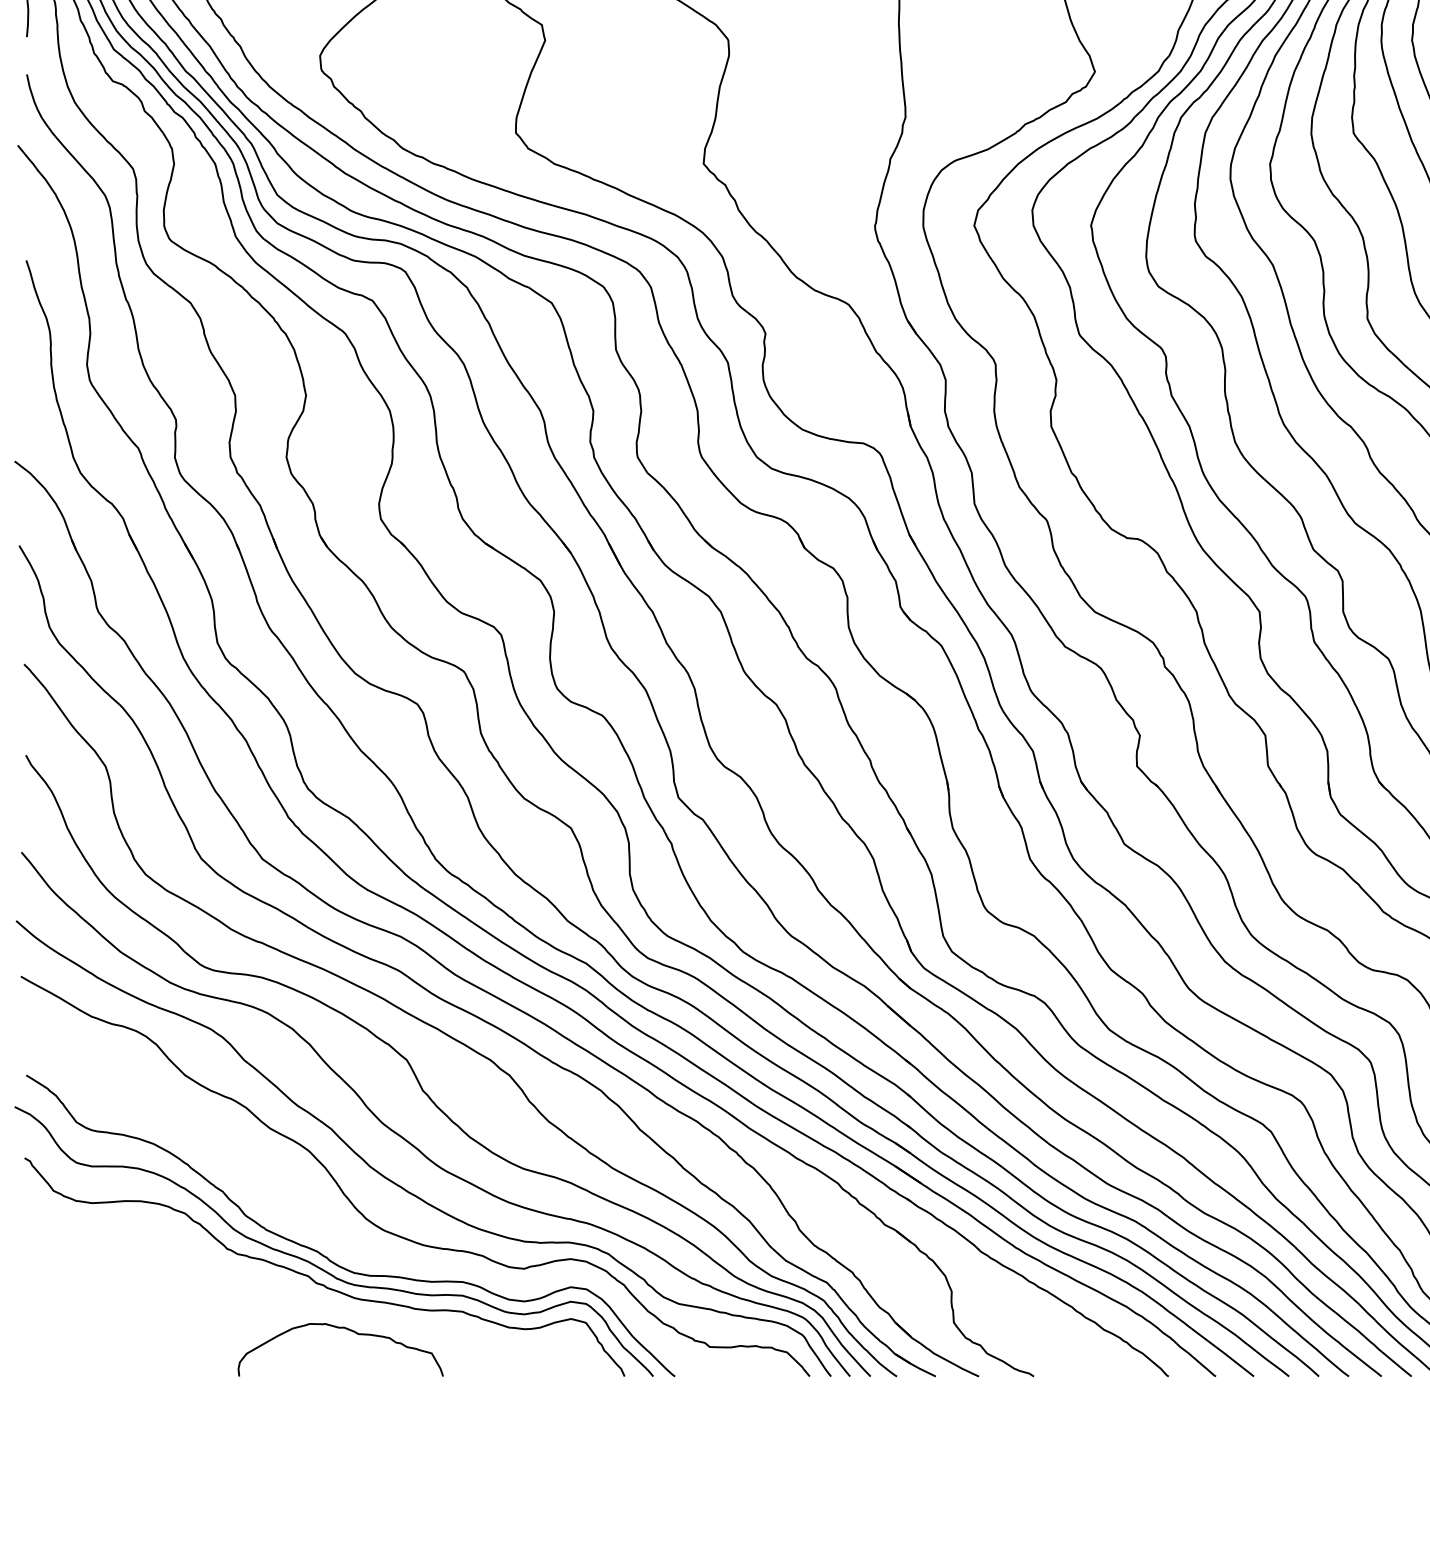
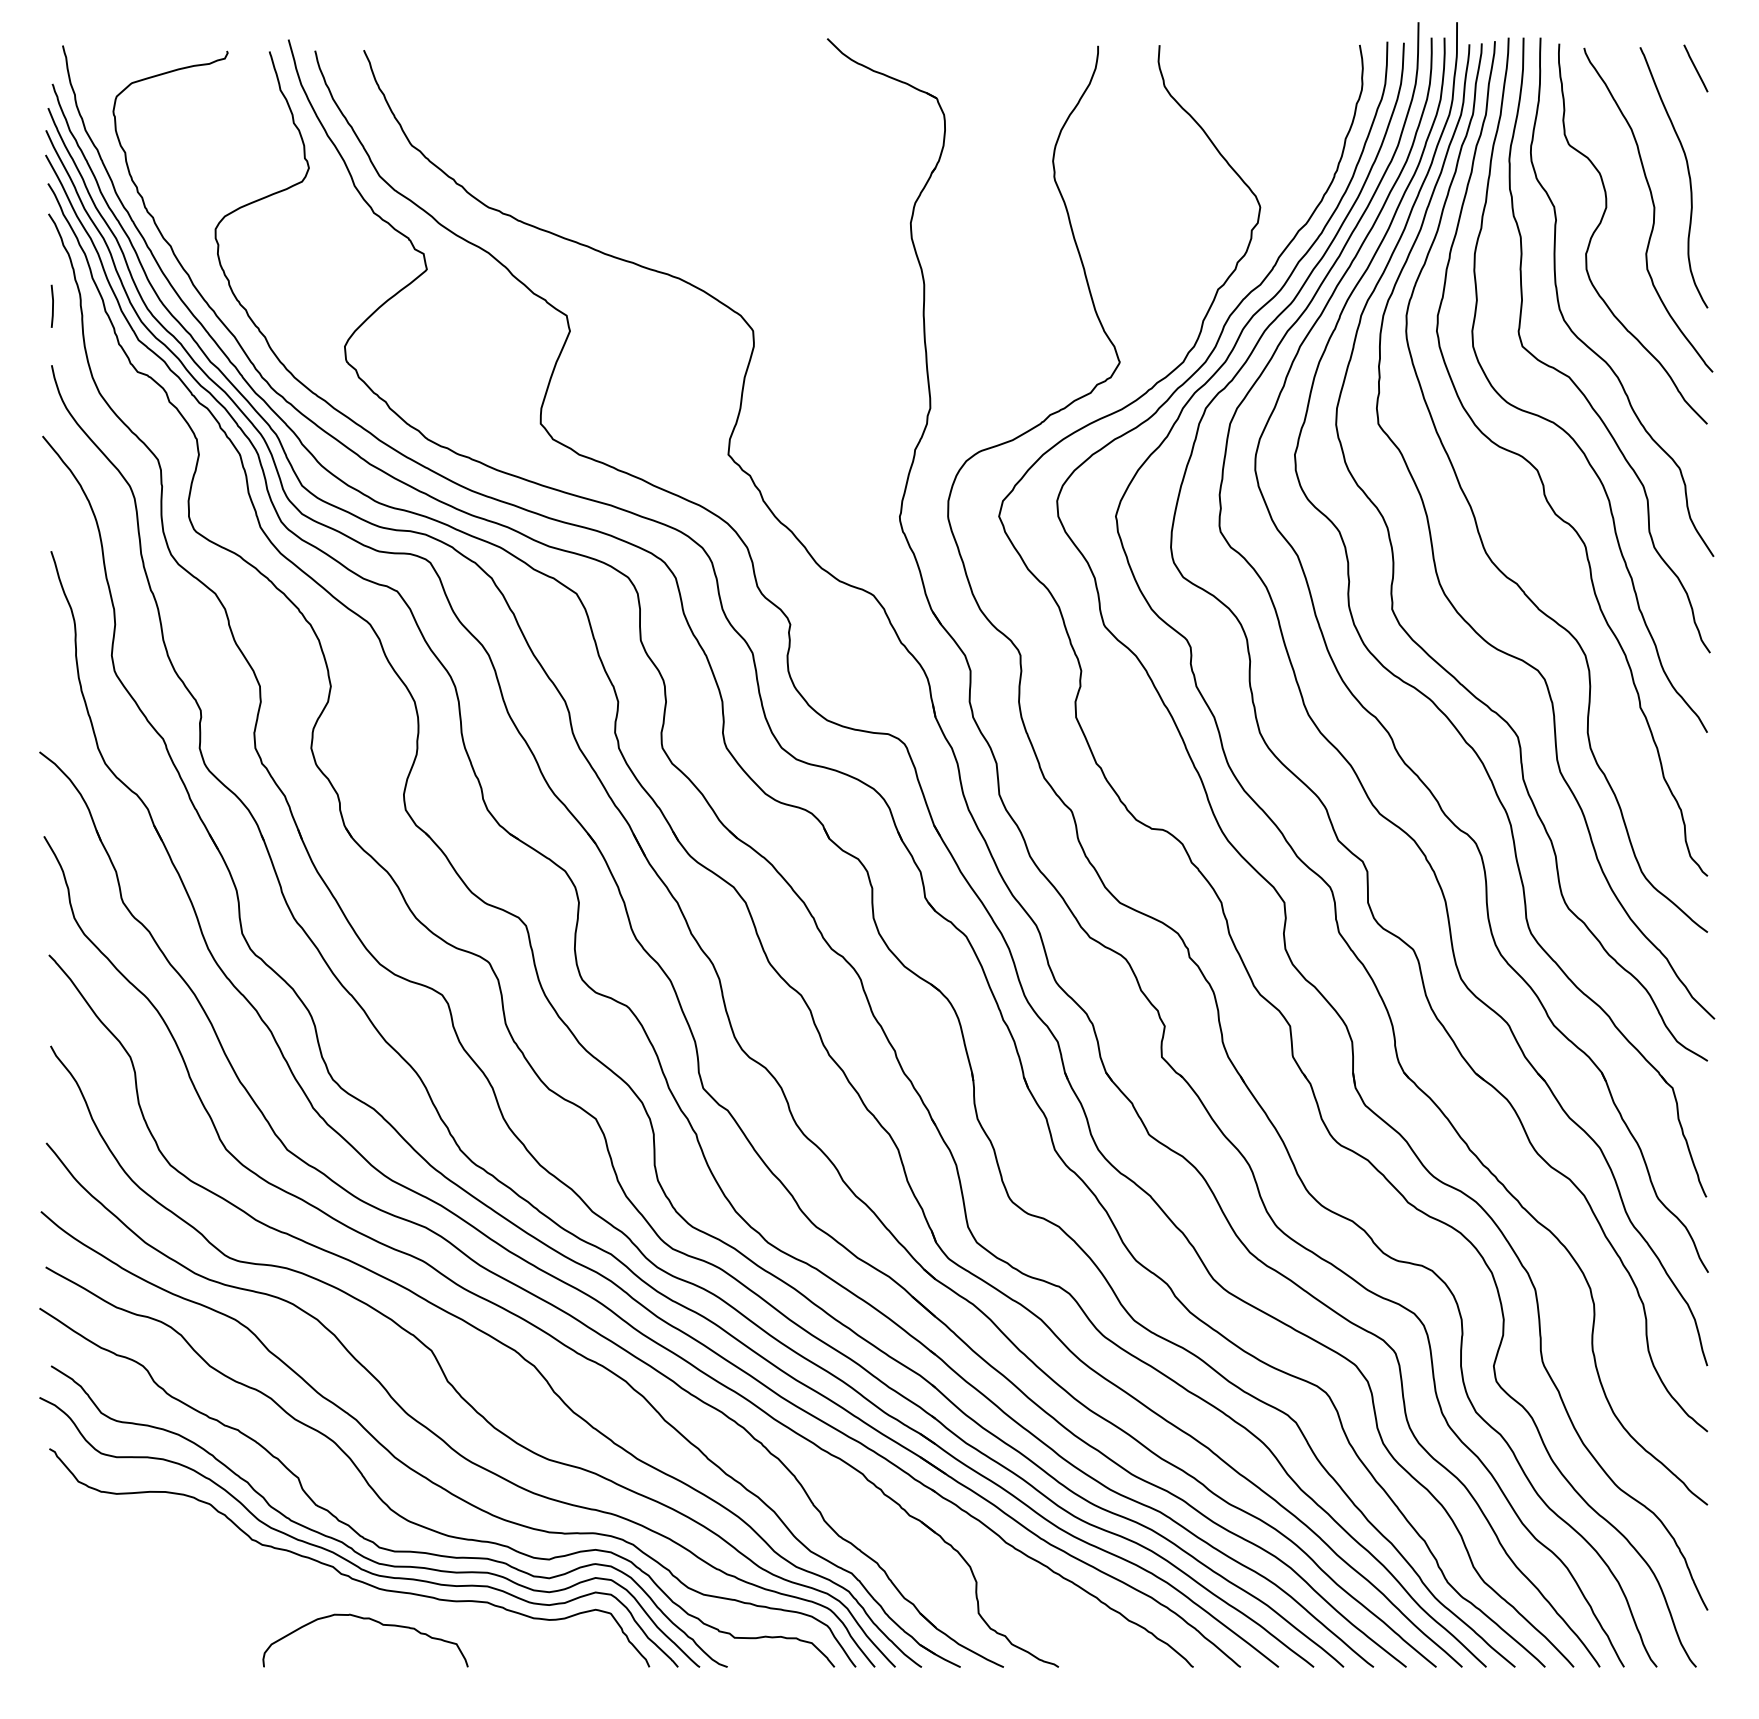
curve: (325, 1234) -> (350, 1525), added

